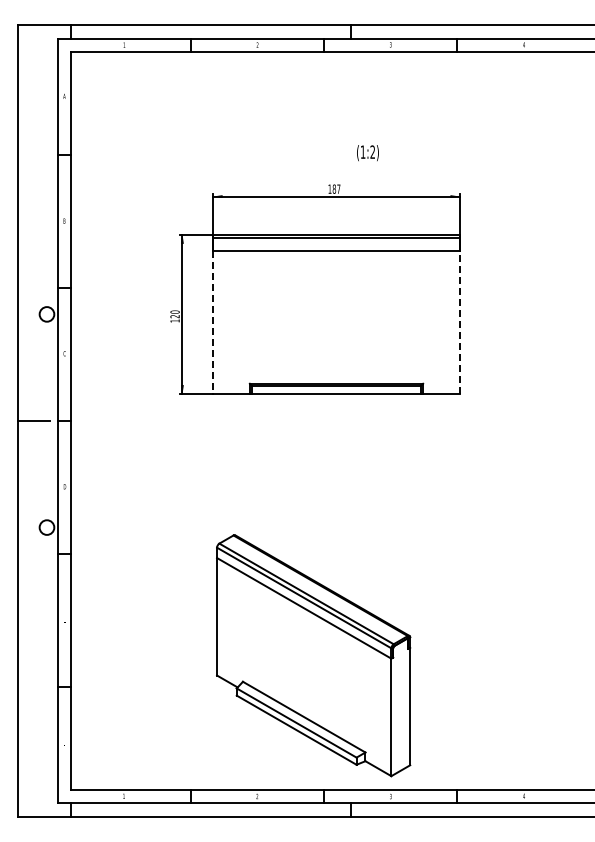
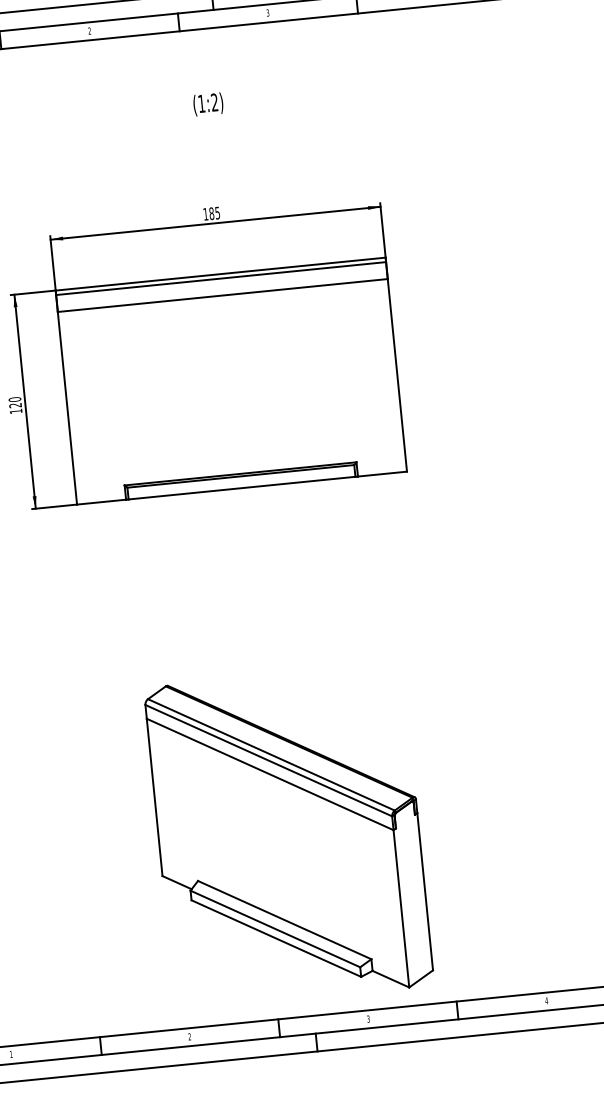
text: (367, 153) -> (207, 105), moved
text: (338, 188) -> (217, 212), 187 -> 185
line: (213, 322) -> (67, 408), dashed -> solid
line: (459, 322) -> (397, 375), dashed -> solid
part: (313, 655) -> (288, 836), moved

